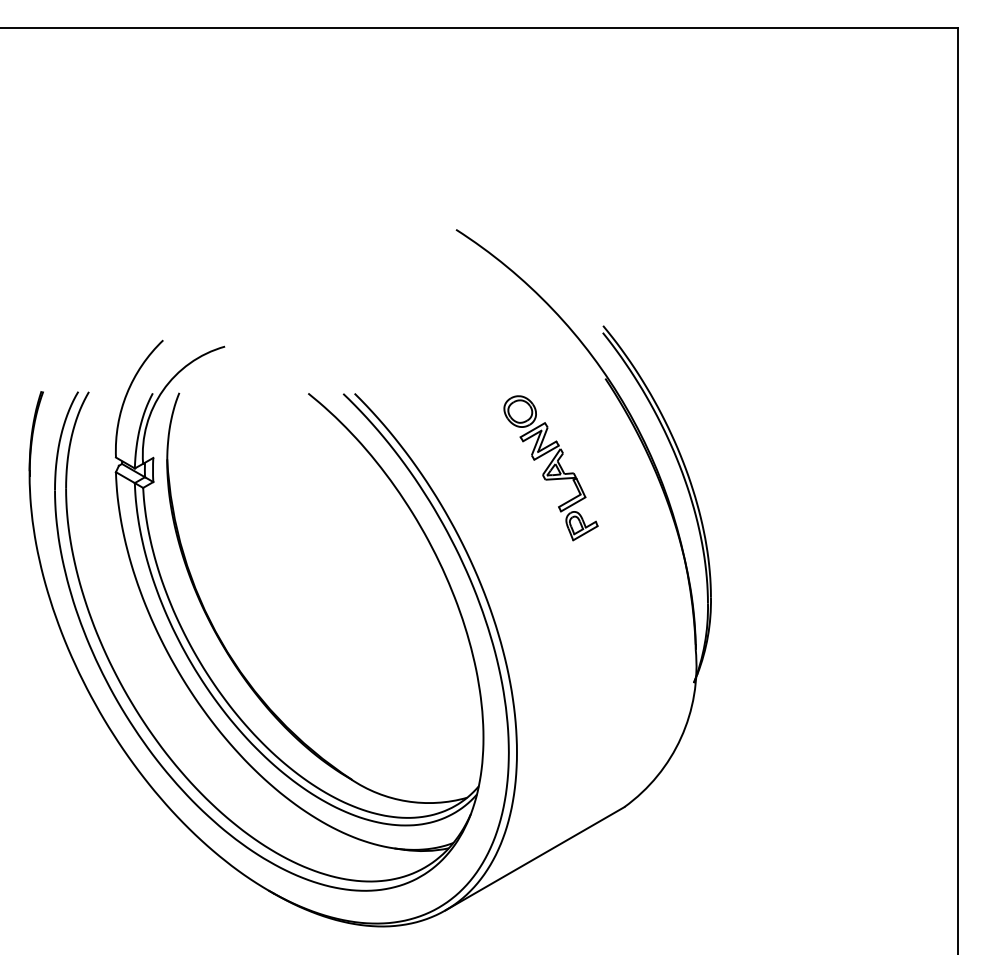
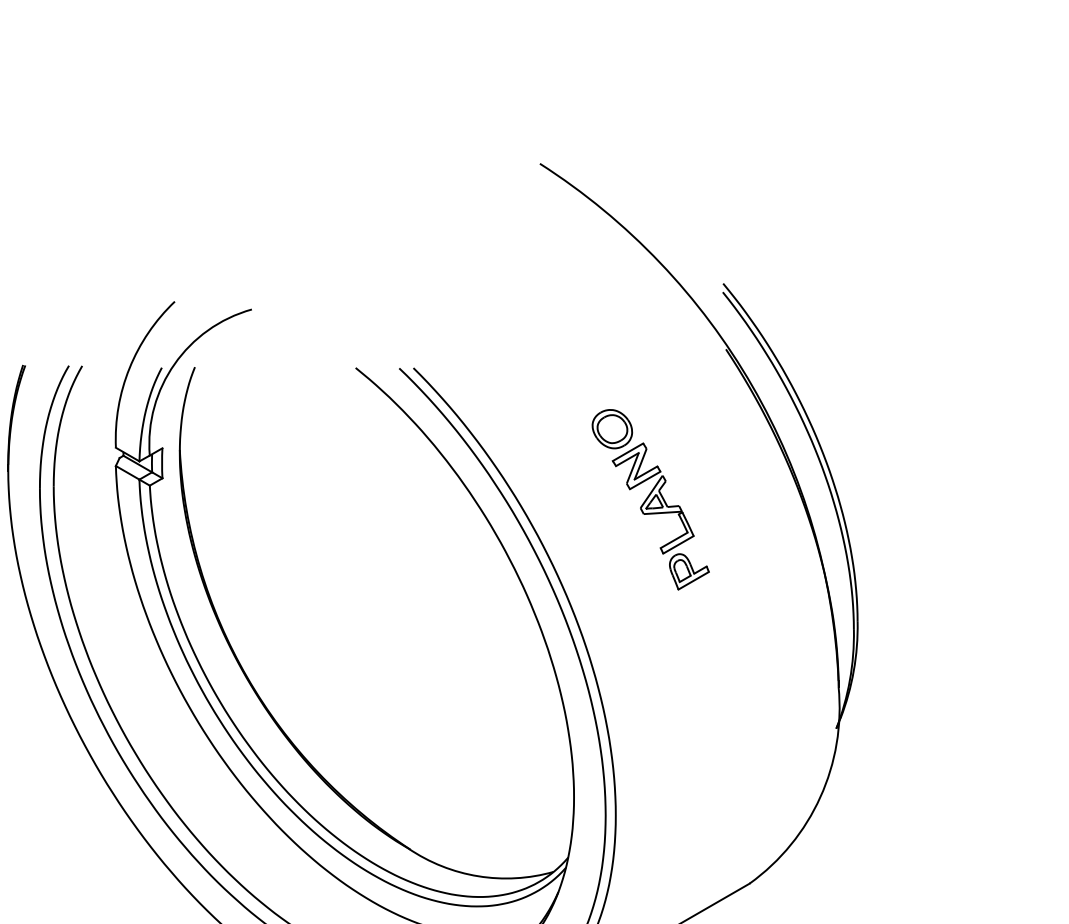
part: (550, 468) -> (650, 500), moved

